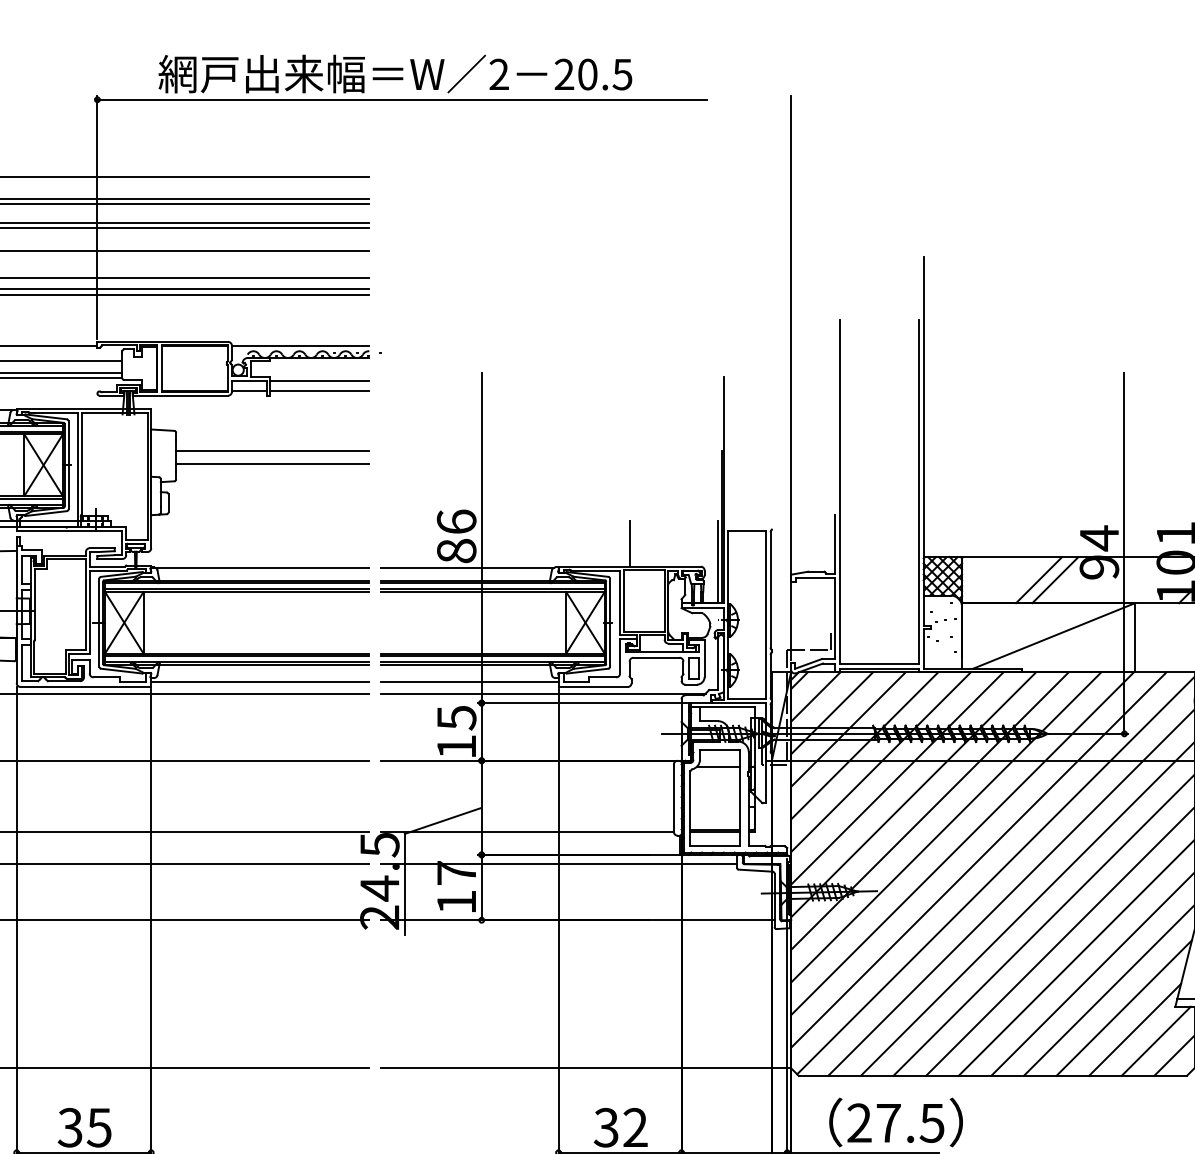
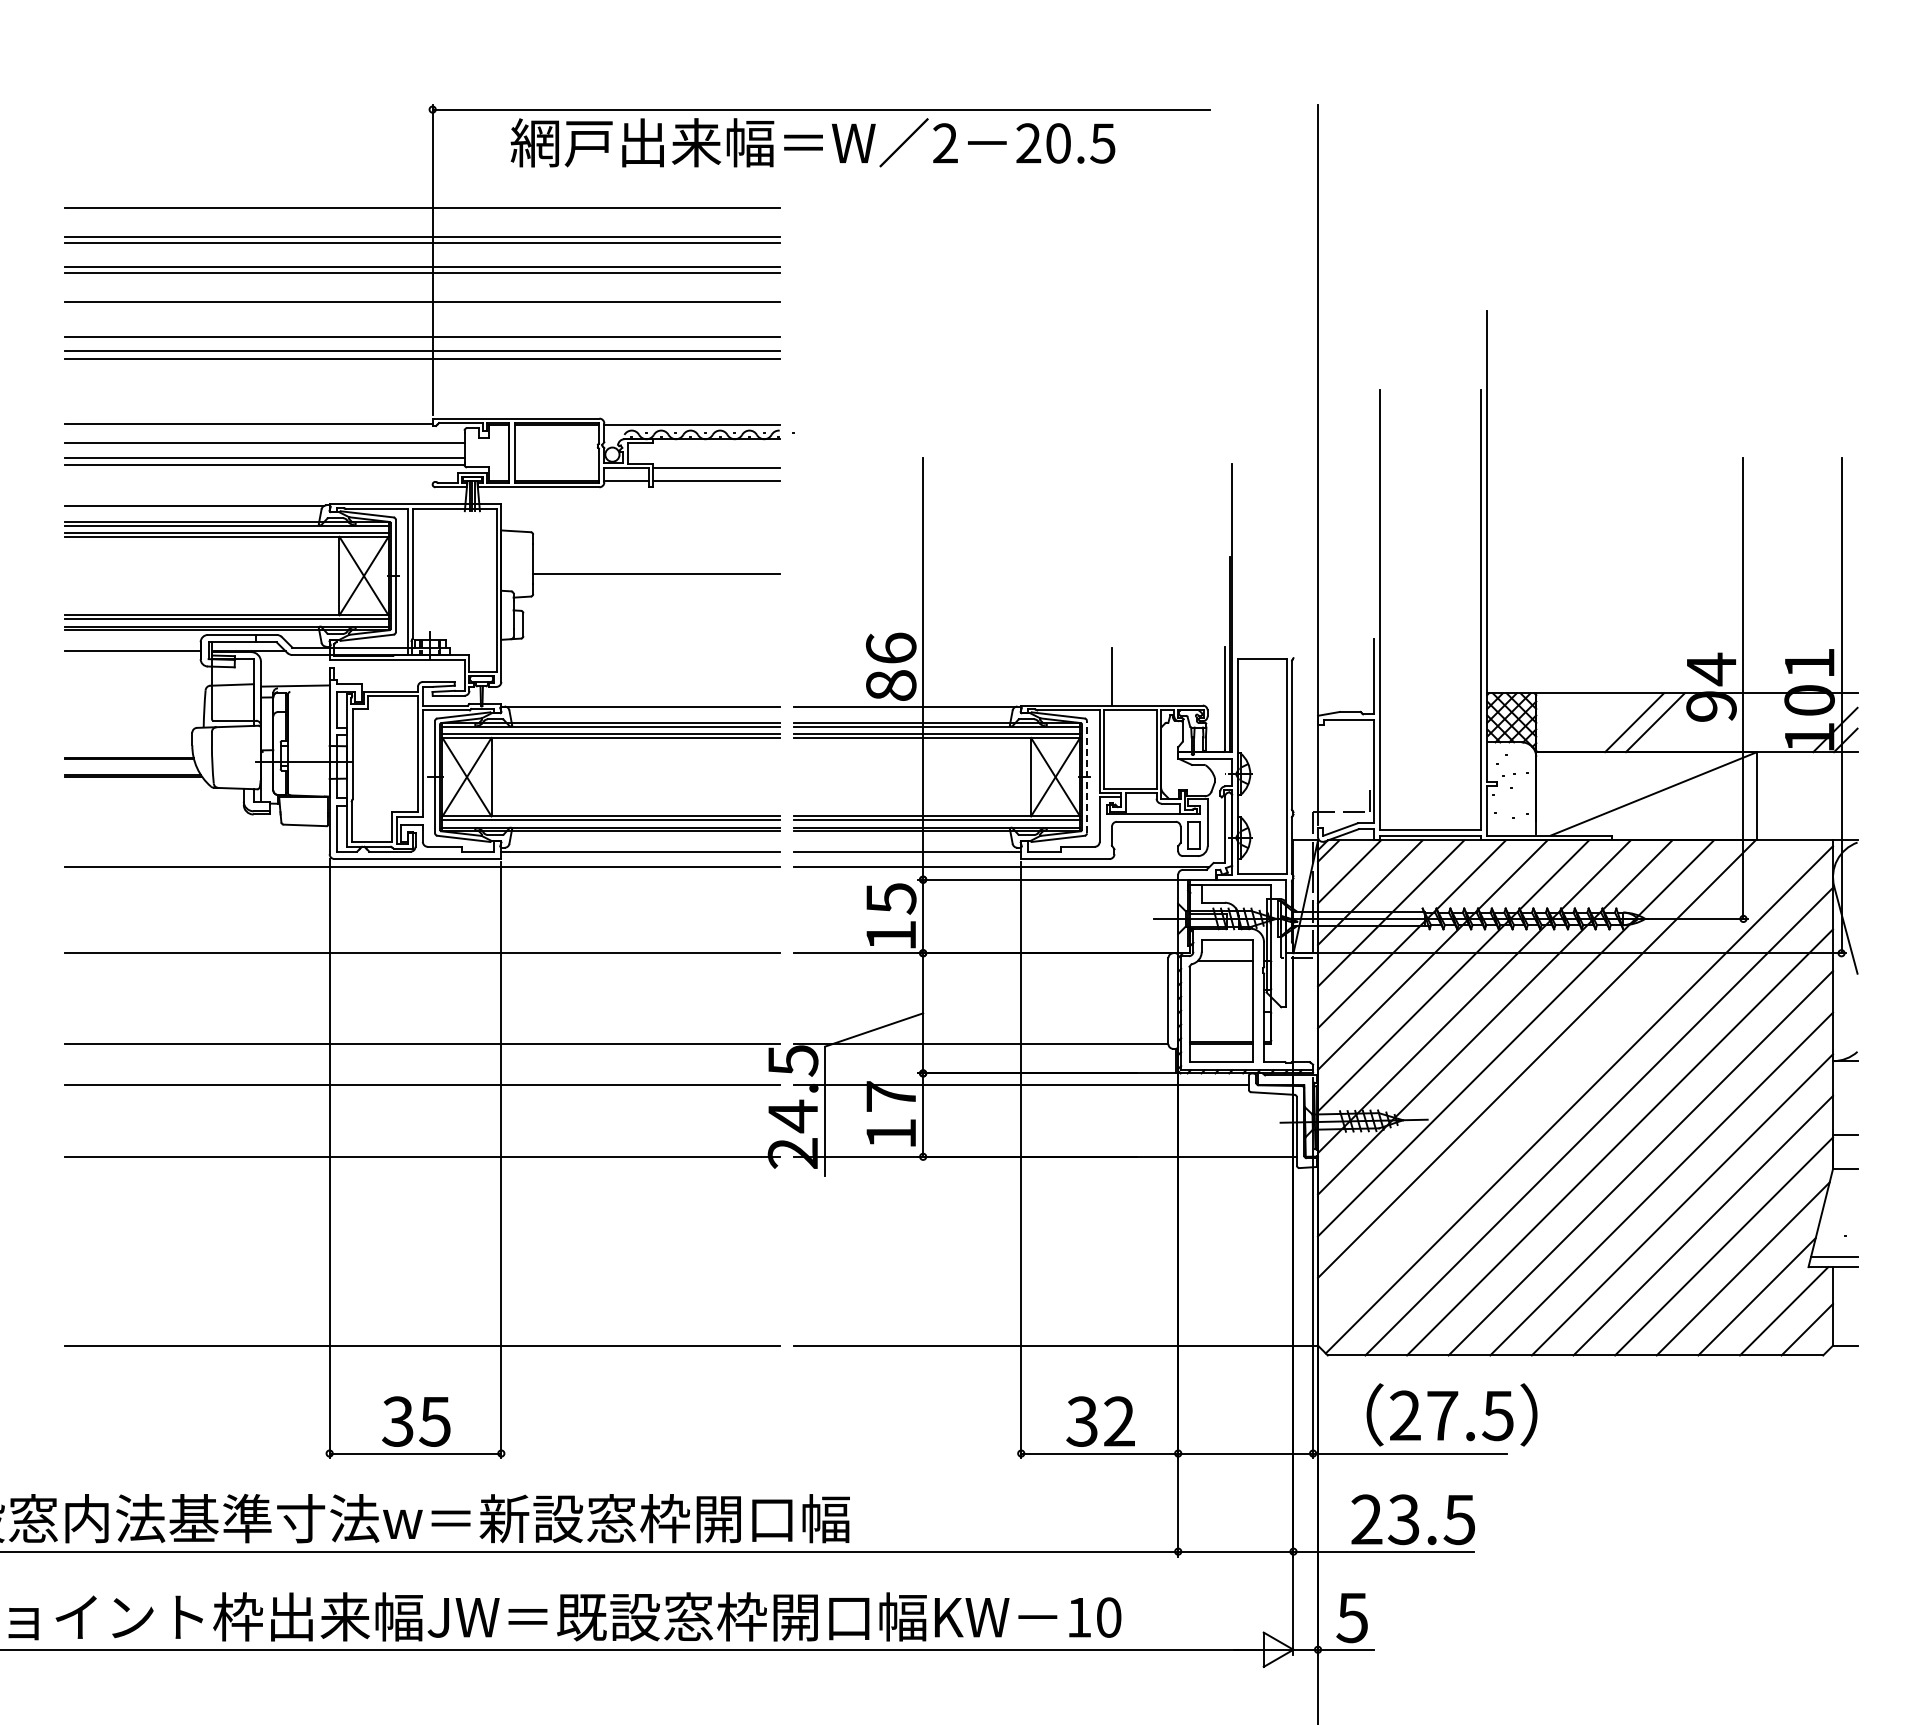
text: (395, 73) -> (812, 142), moved
line: (272, 450) -> (656, 557), removed
line: (609, 622) -> (1086, 776), solid -> dashed
line: (978, 859) -> (1557, 1079), removed

